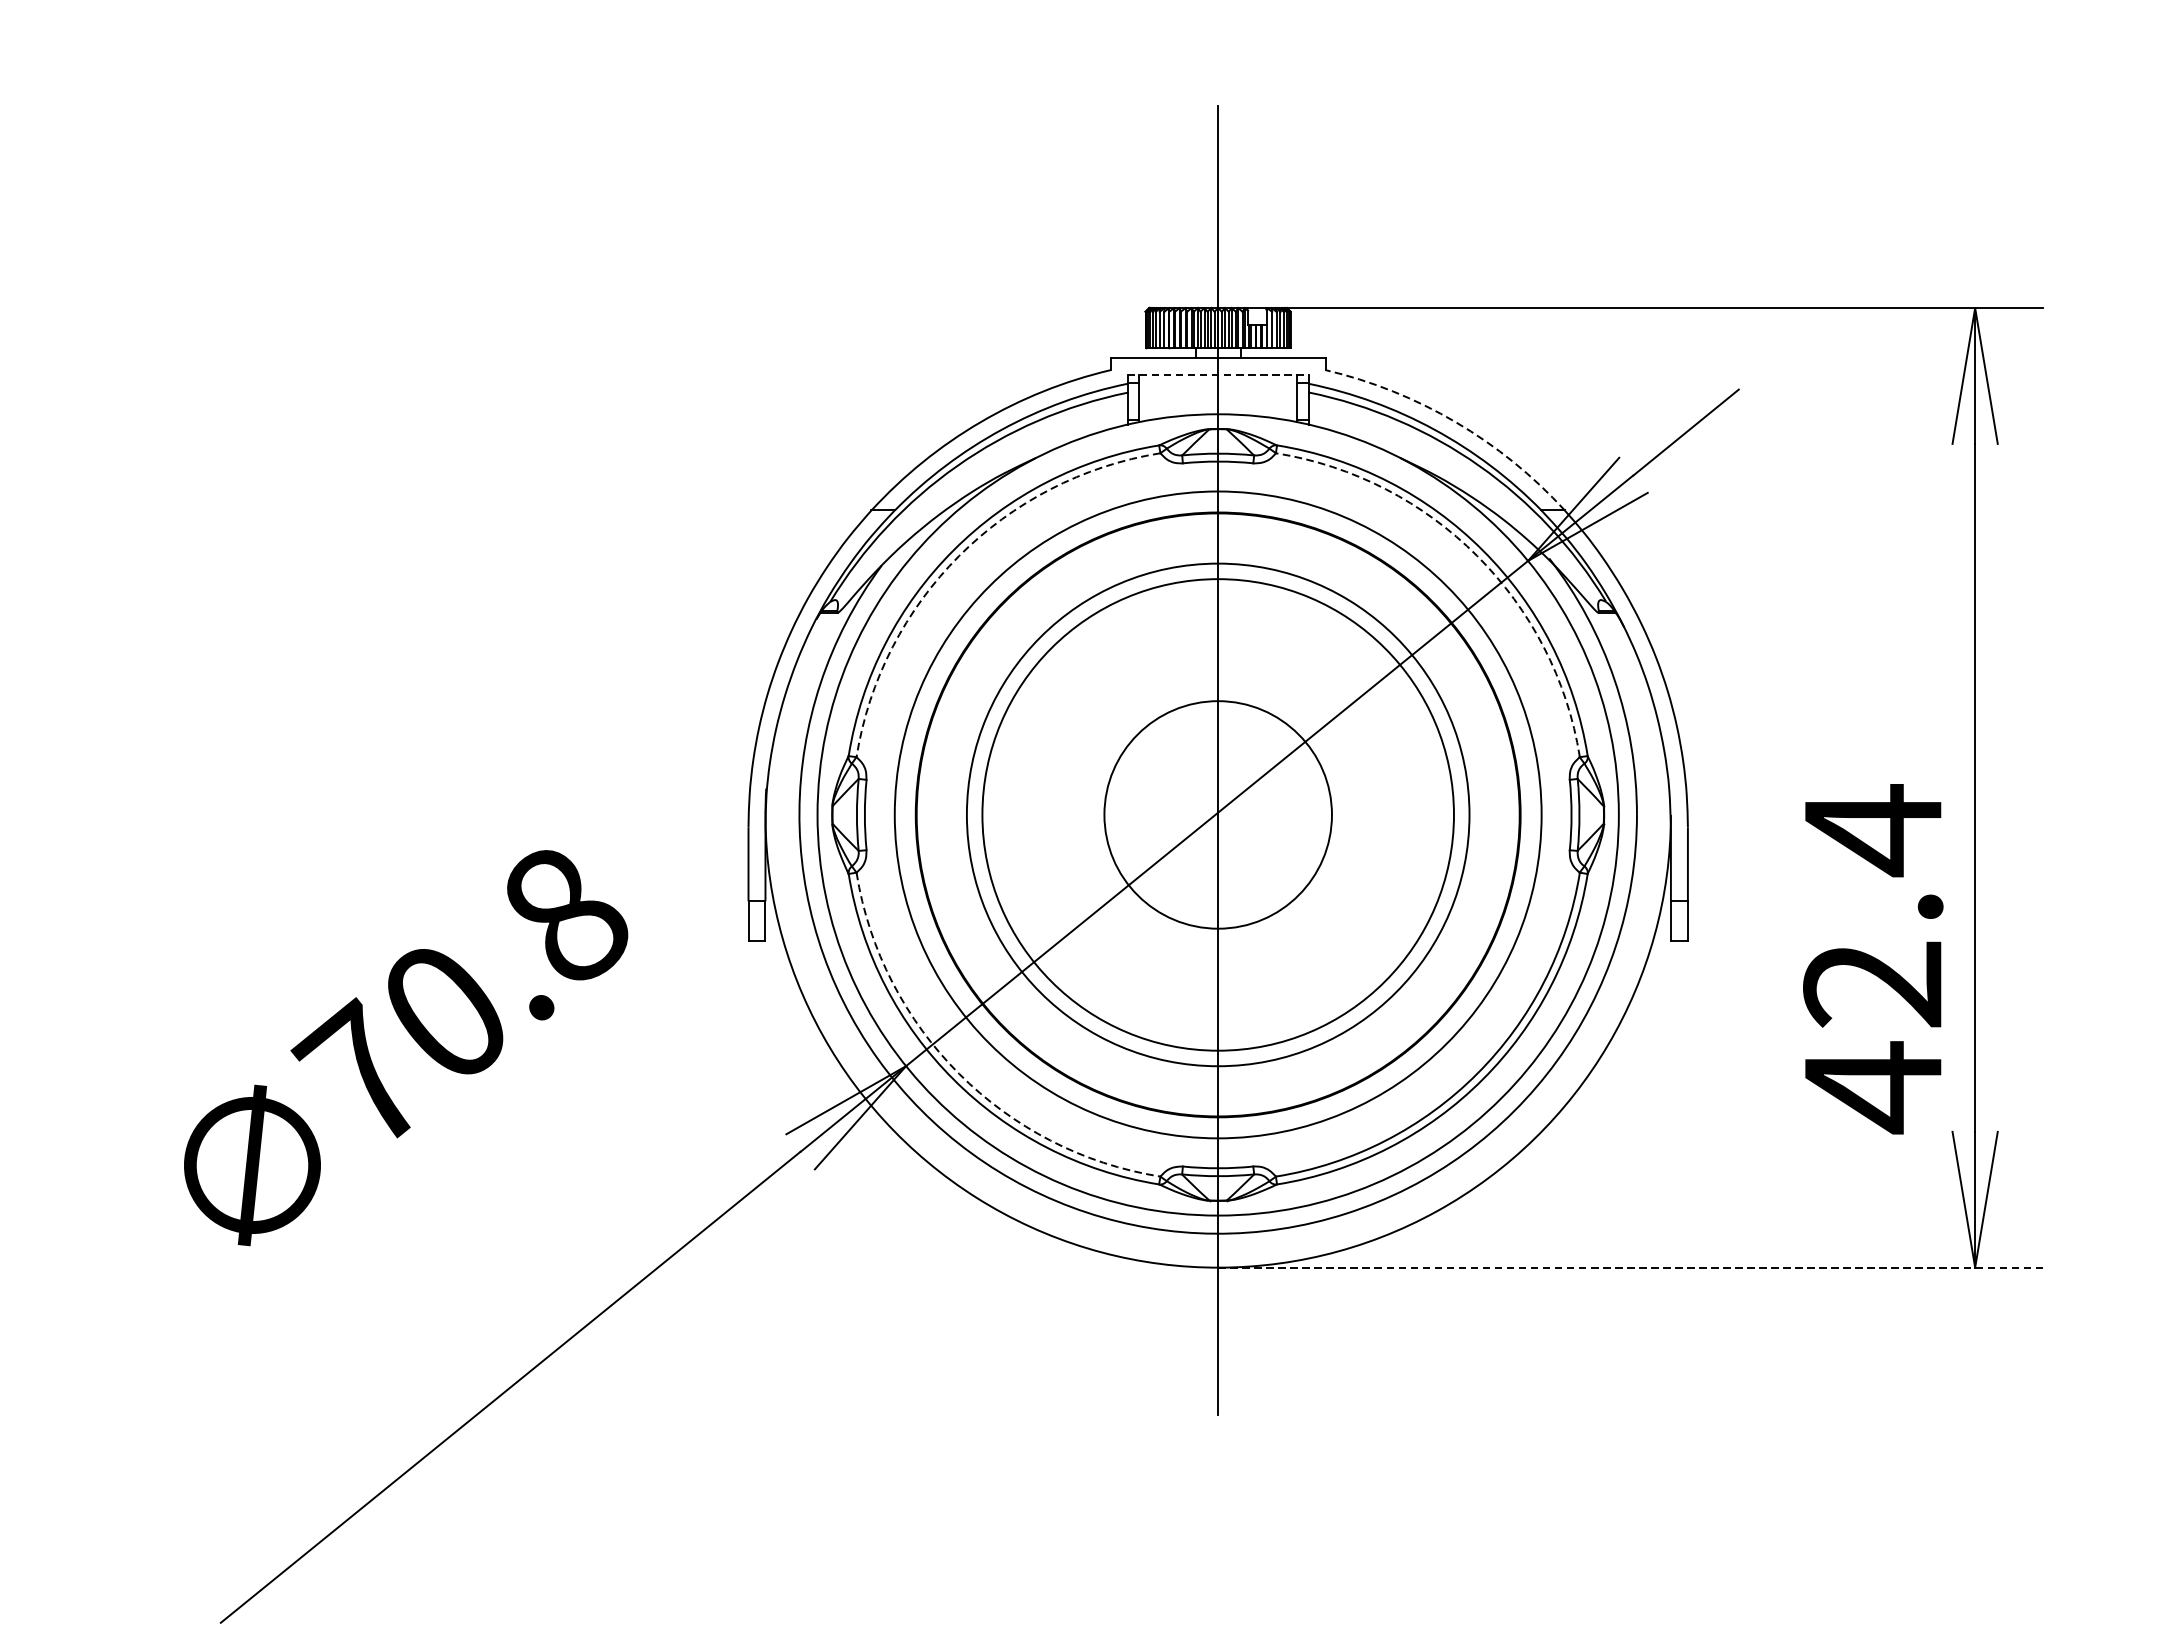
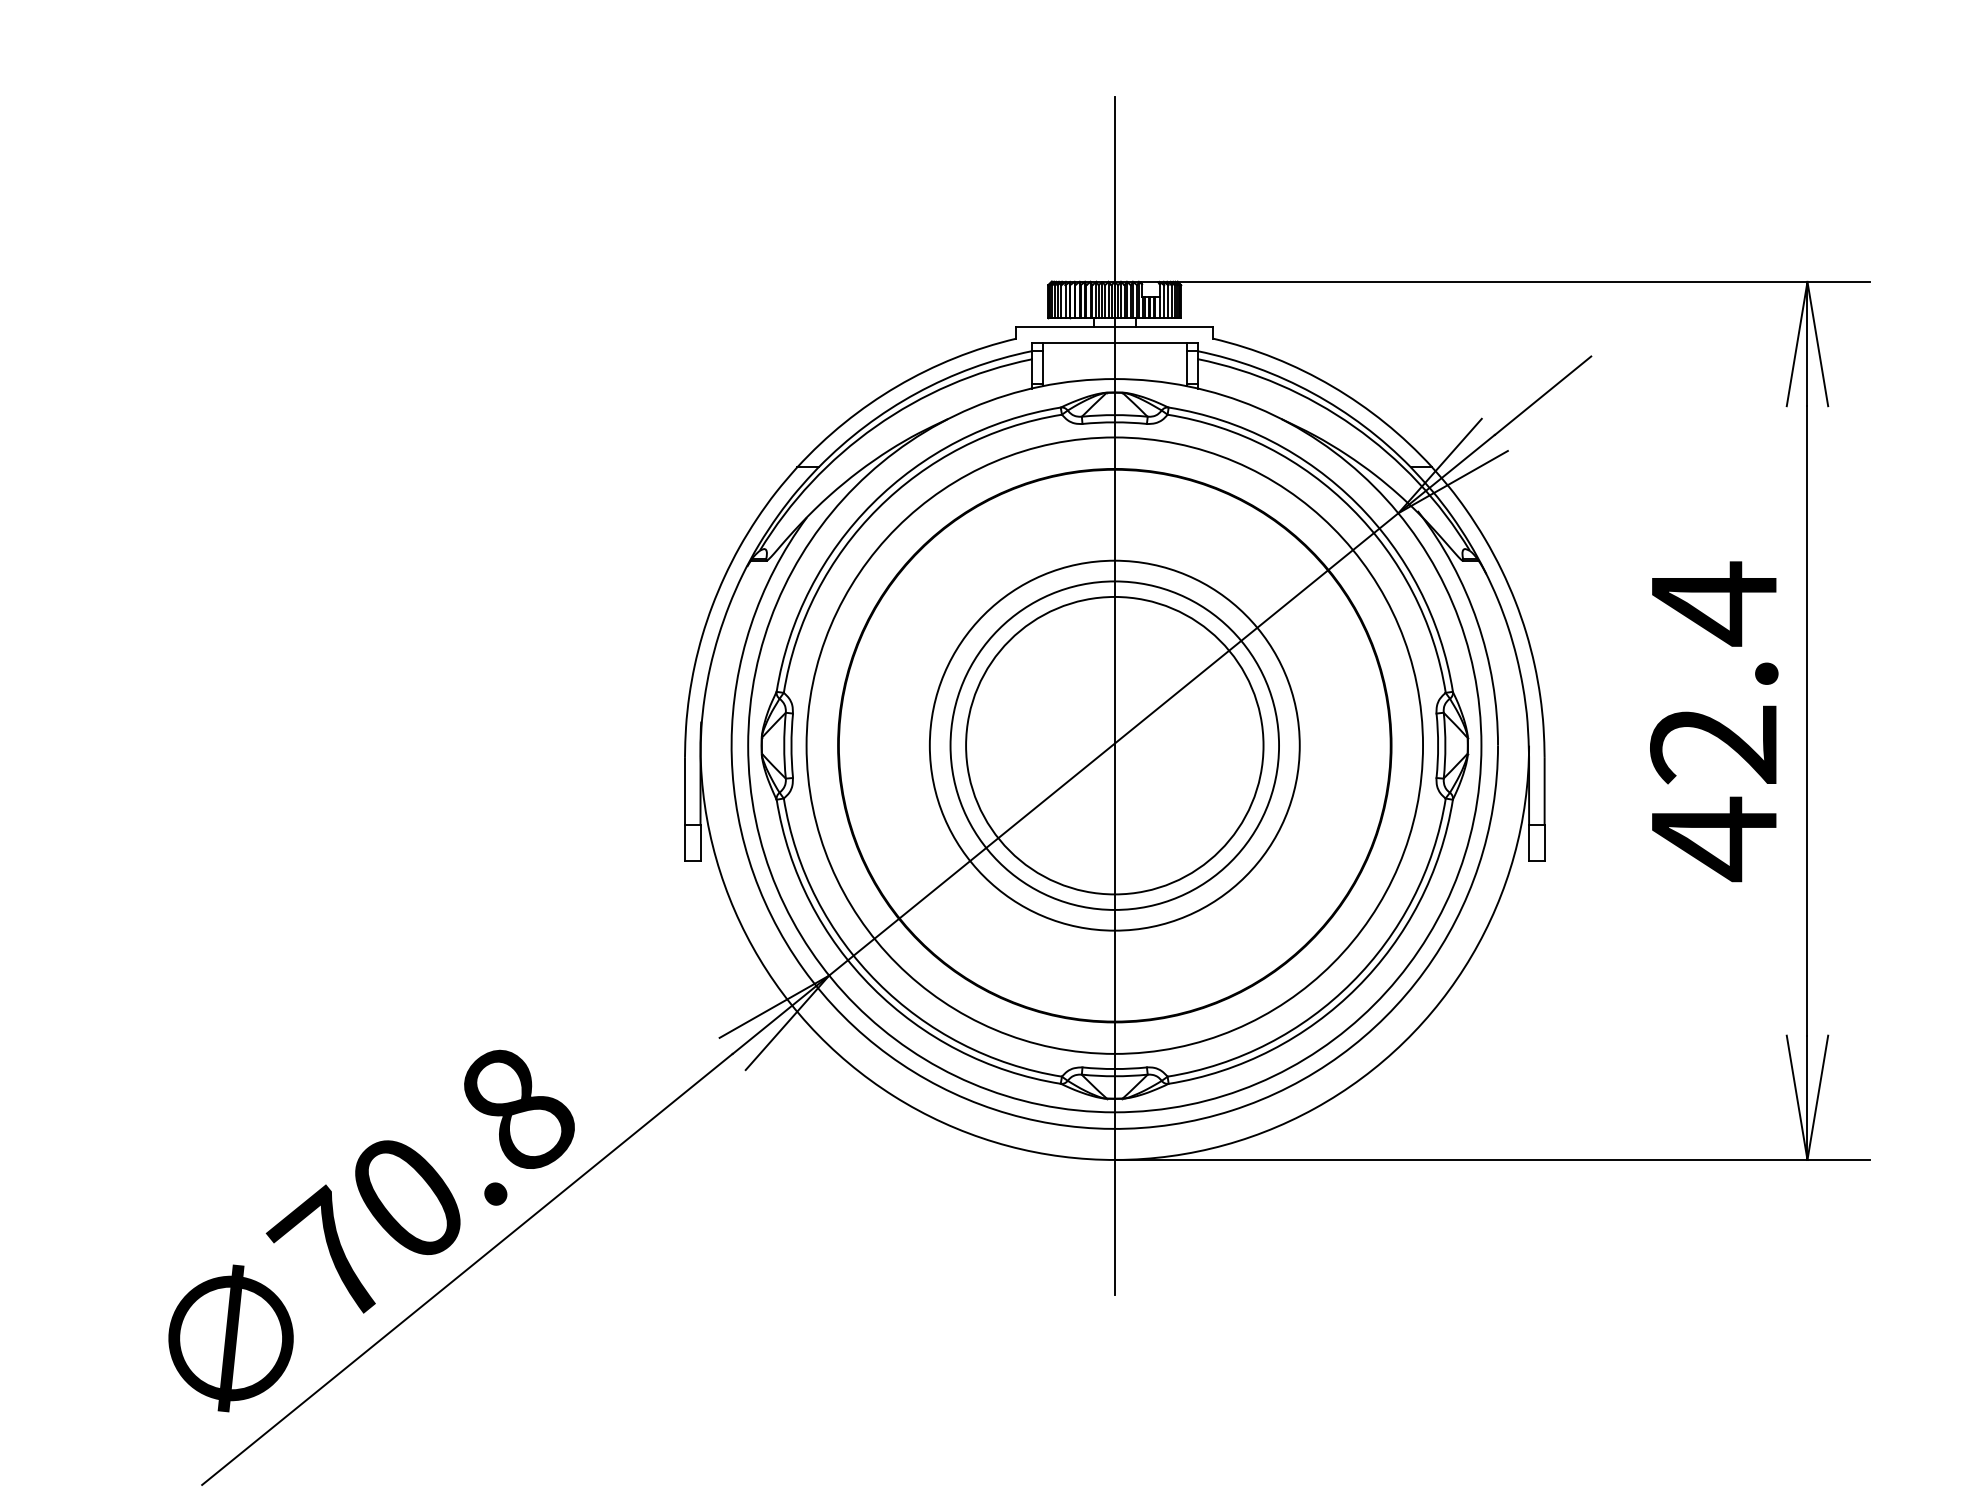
line: (1217, 374) -> (1114, 342), dashed -> solid
arc: (1456, 422) -> (1332, 386), dashed -> solid
arc: (958, 555) -> (877, 508), dashed -> solid
arc: (1476, 555) -> (1351, 508), dashed -> solid
circle: (1217, 814) -> (1114, 745), size x0.62
circle: (1217, 814) -> (1114, 745), size x0.71
circle: (1217, 814) -> (1114, 745), size x1.43
circle: (1217, 814) -> (1114, 745), size x1.43
text: (1873, 958) -> (1714, 721), moved
text: (405, 1047) -> (371, 1230), moved
arc: (958, 1073) -> (877, 982), dashed -> solid
line: (1630, 1267) -> (1492, 1159), dashed -> solid

